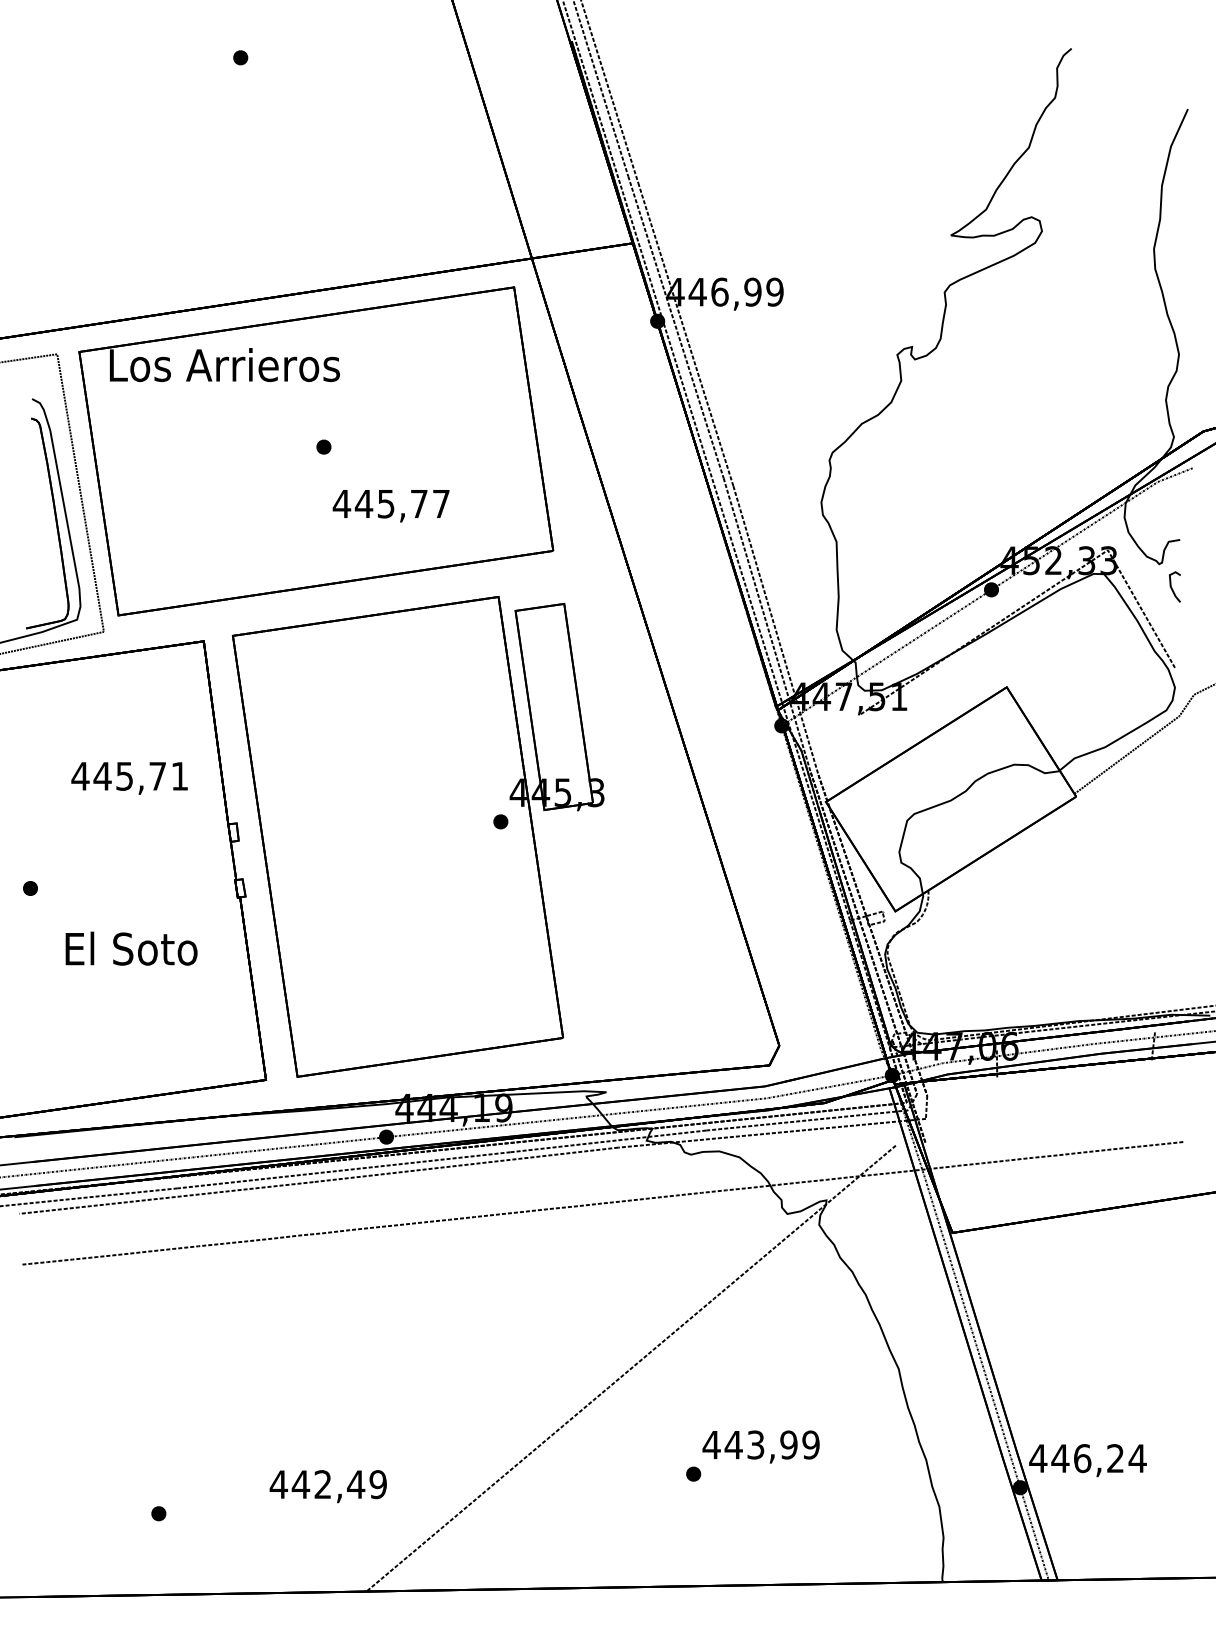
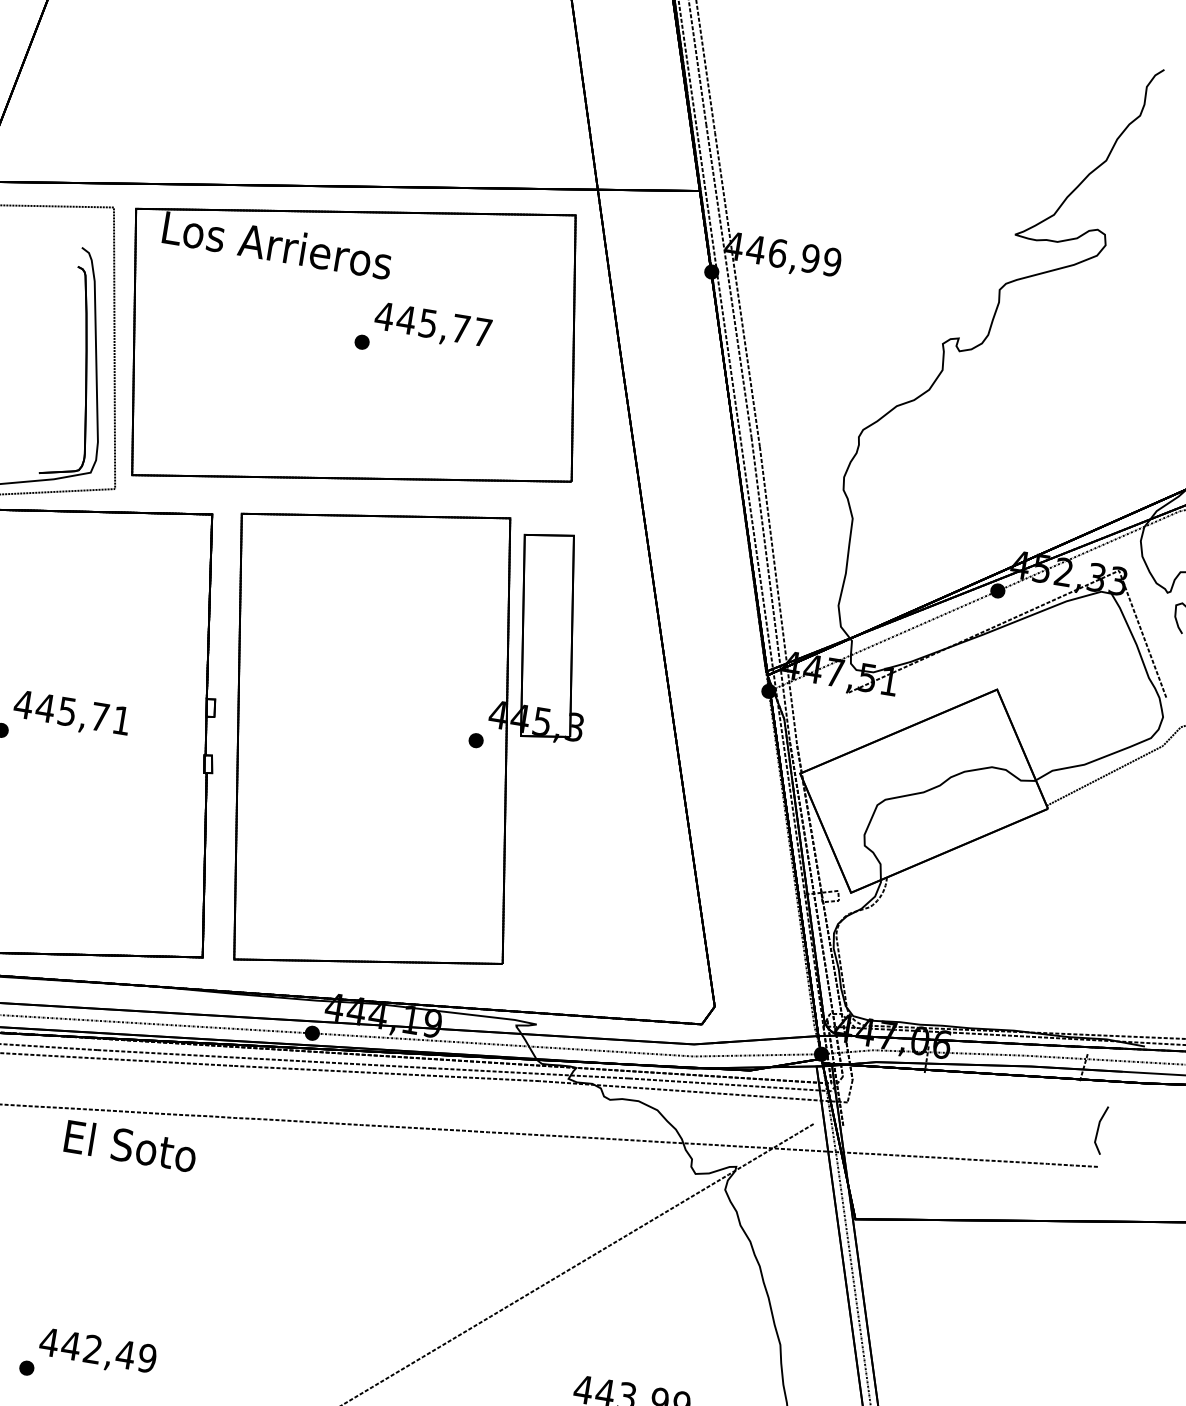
text: (390, 506) -> (432, 326), moved
text: (129, 778) -> (71, 714), moved
text: (131, 948) -> (130, 1145), moved
line: (1178, 1104) -> (1099, 1129), added
text: (327, 1486) -> (97, 1352), moved

